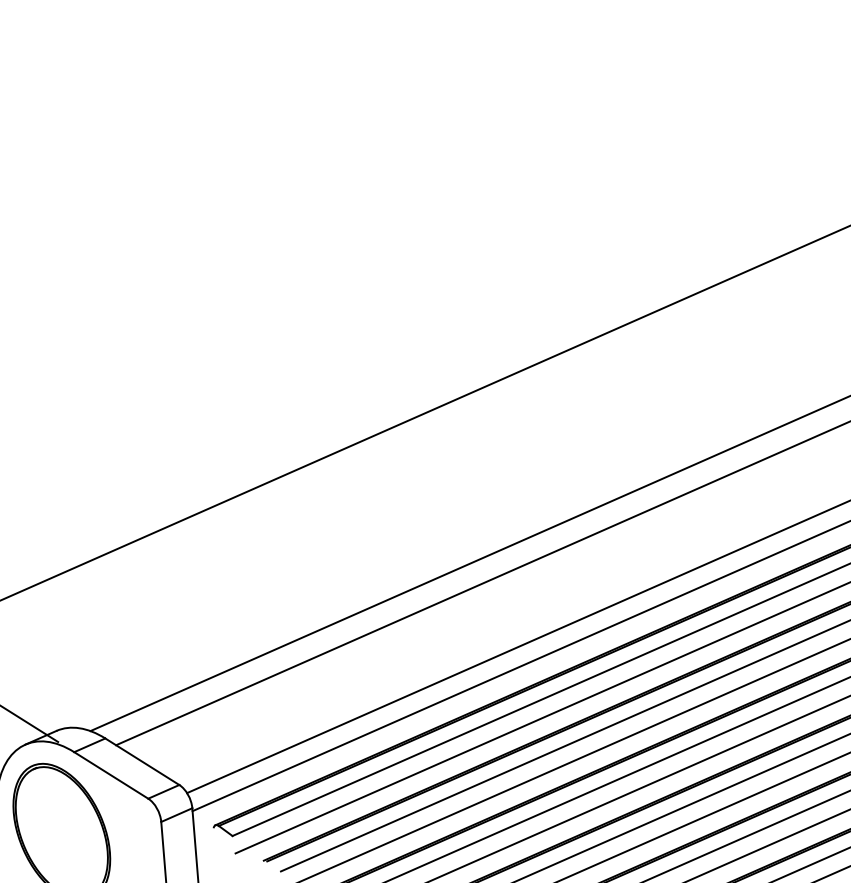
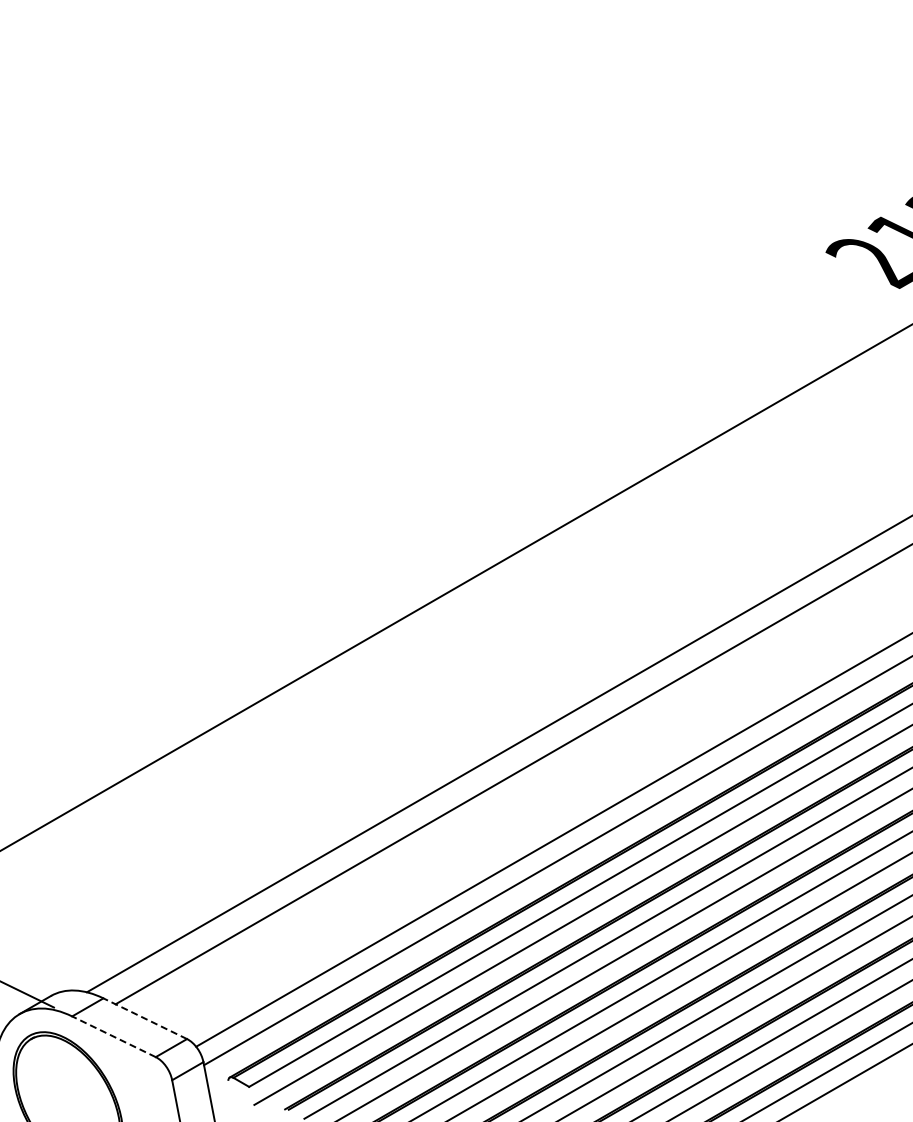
line: (141, 761) -> (144, 1018), solid -> dashed
line: (110, 775) -> (113, 1036), solid -> dashed

